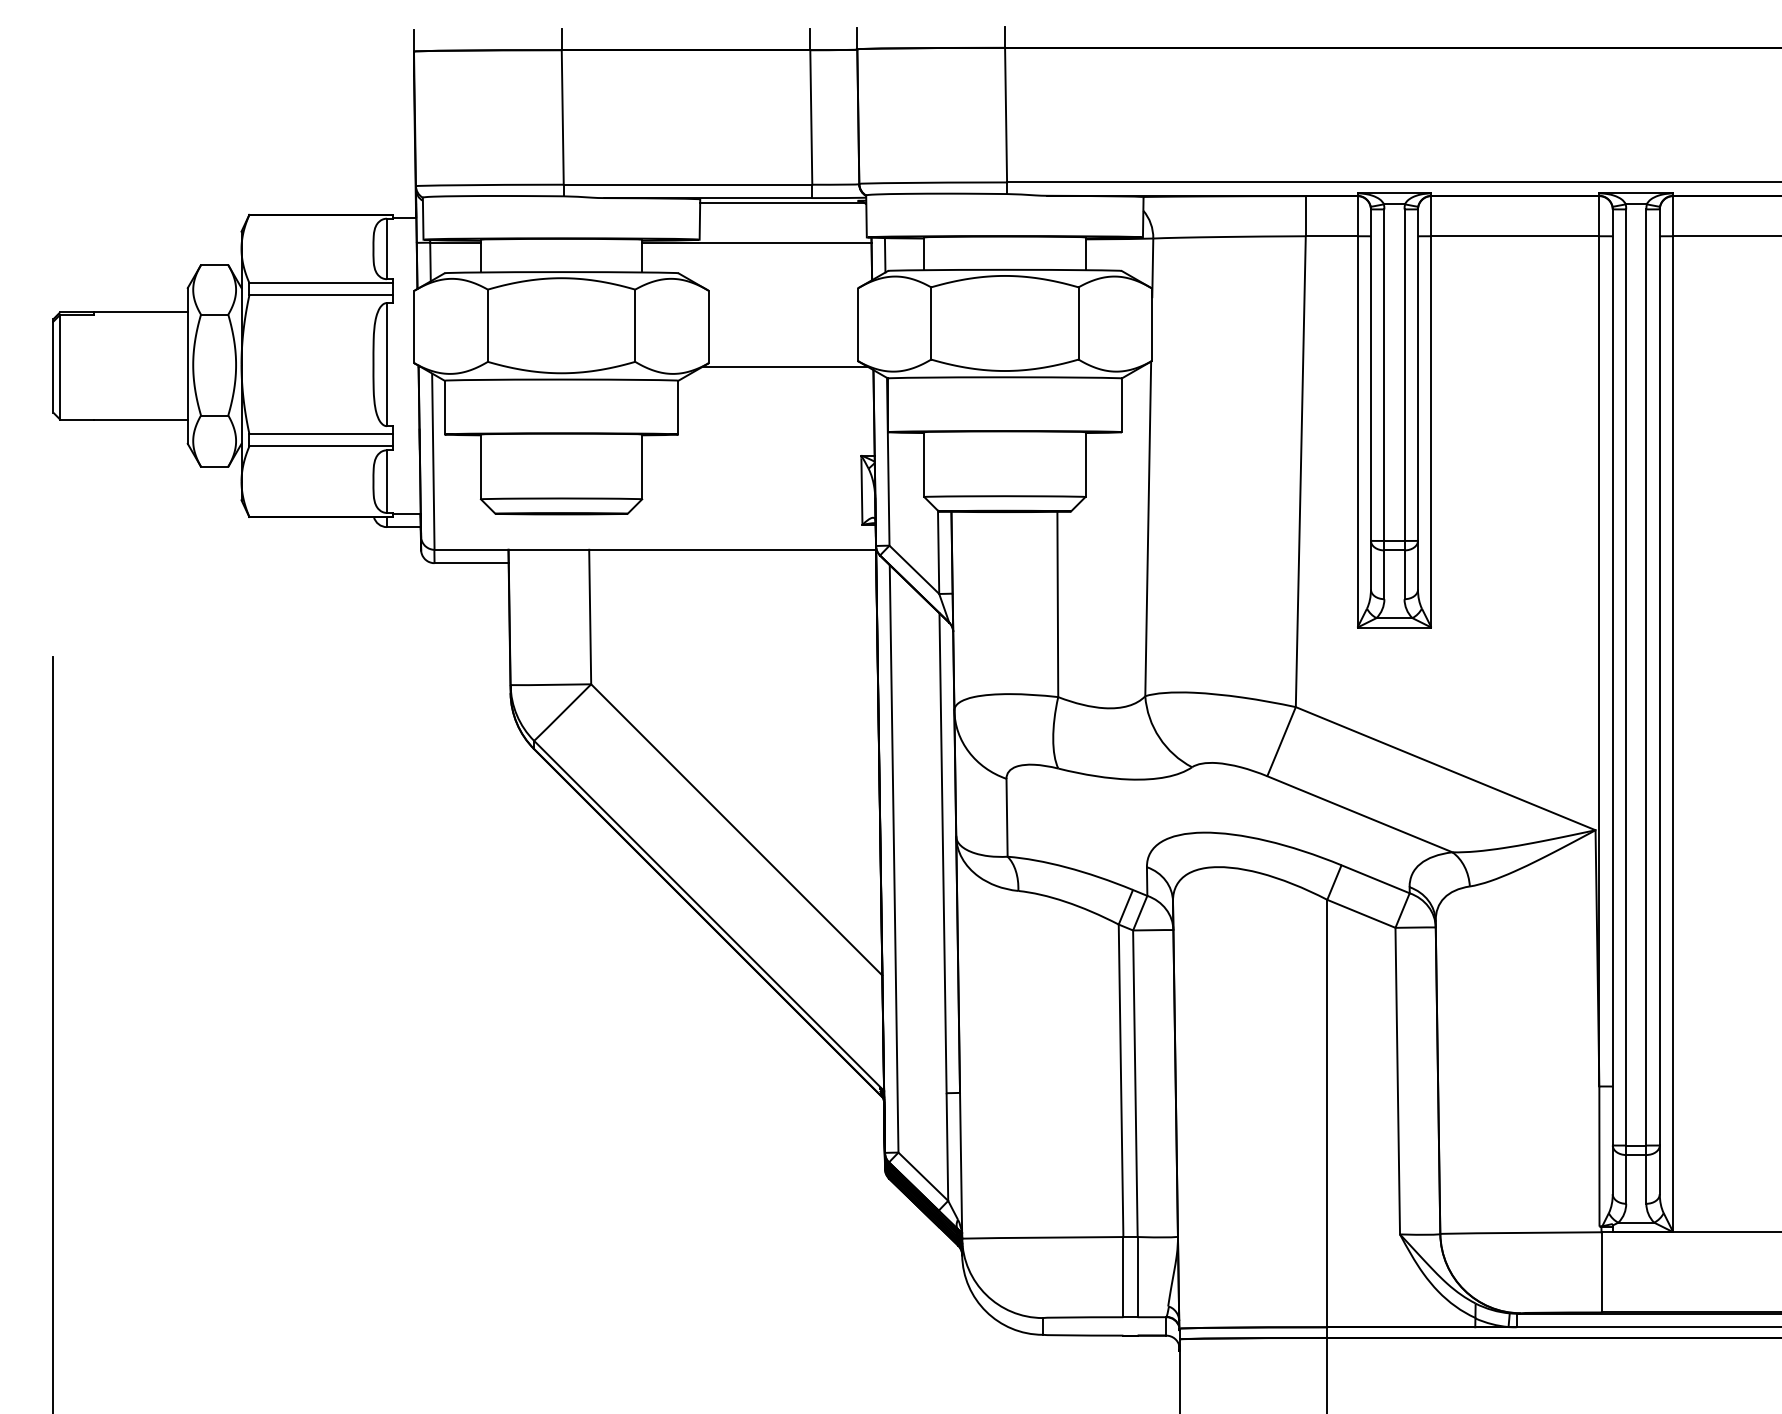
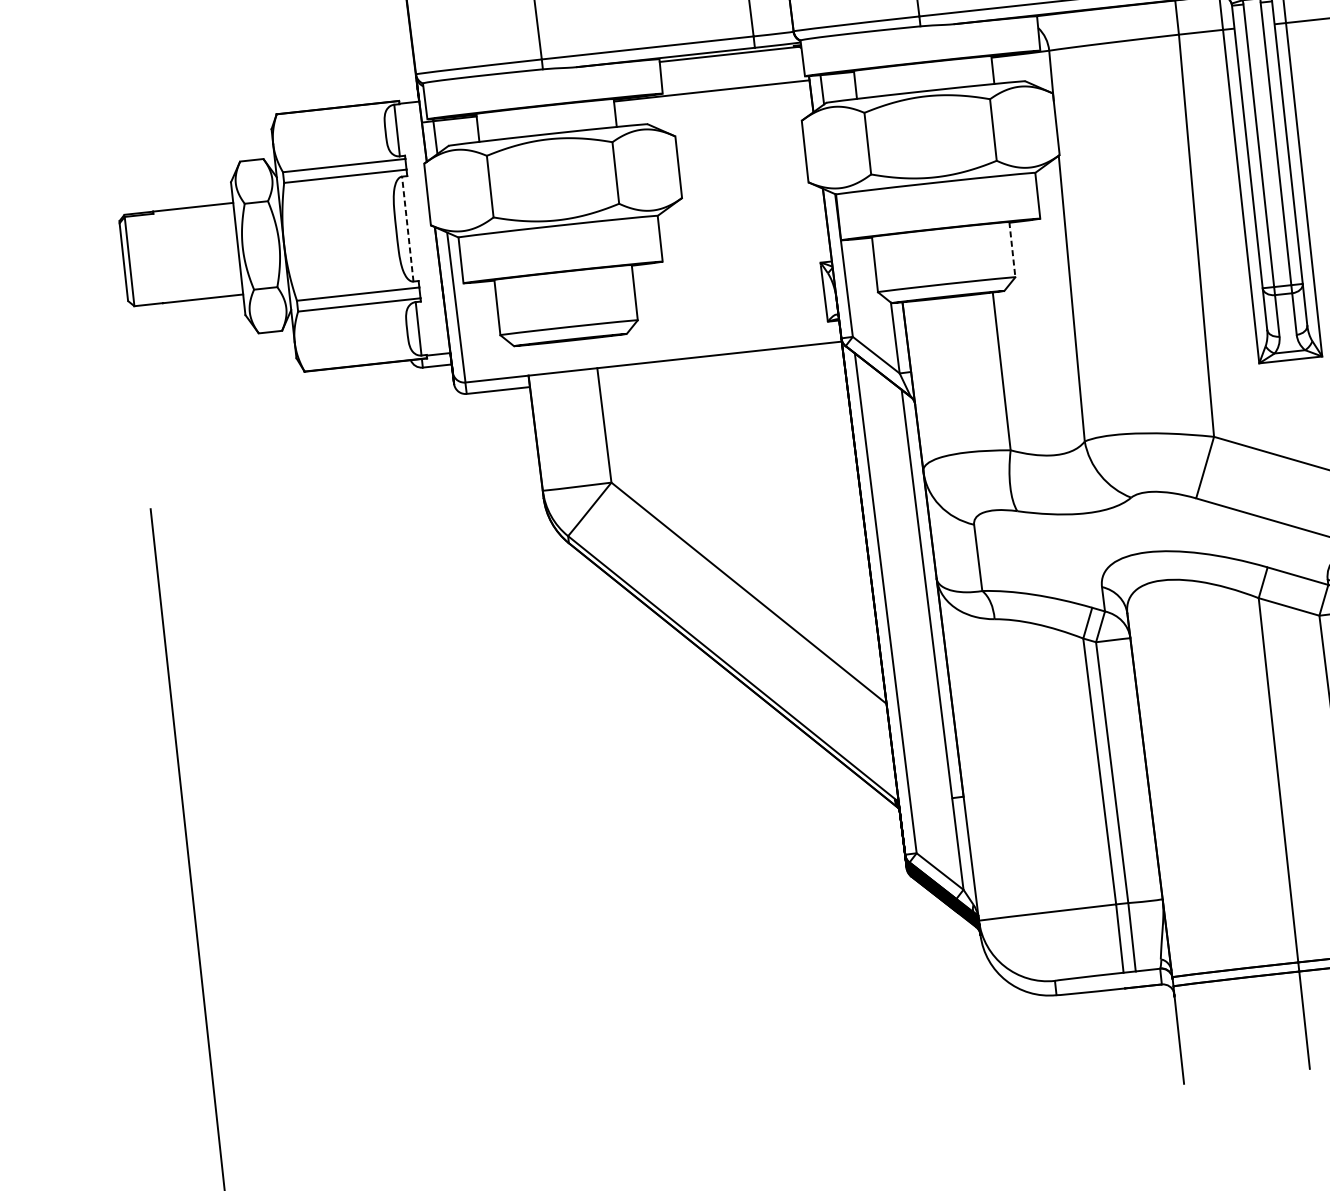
line: (386, 364) -> (407, 229), solid -> dashed
line: (785, 366) -> (747, 193), removed
line: (1085, 465) -> (1012, 250), solid -> dashed

